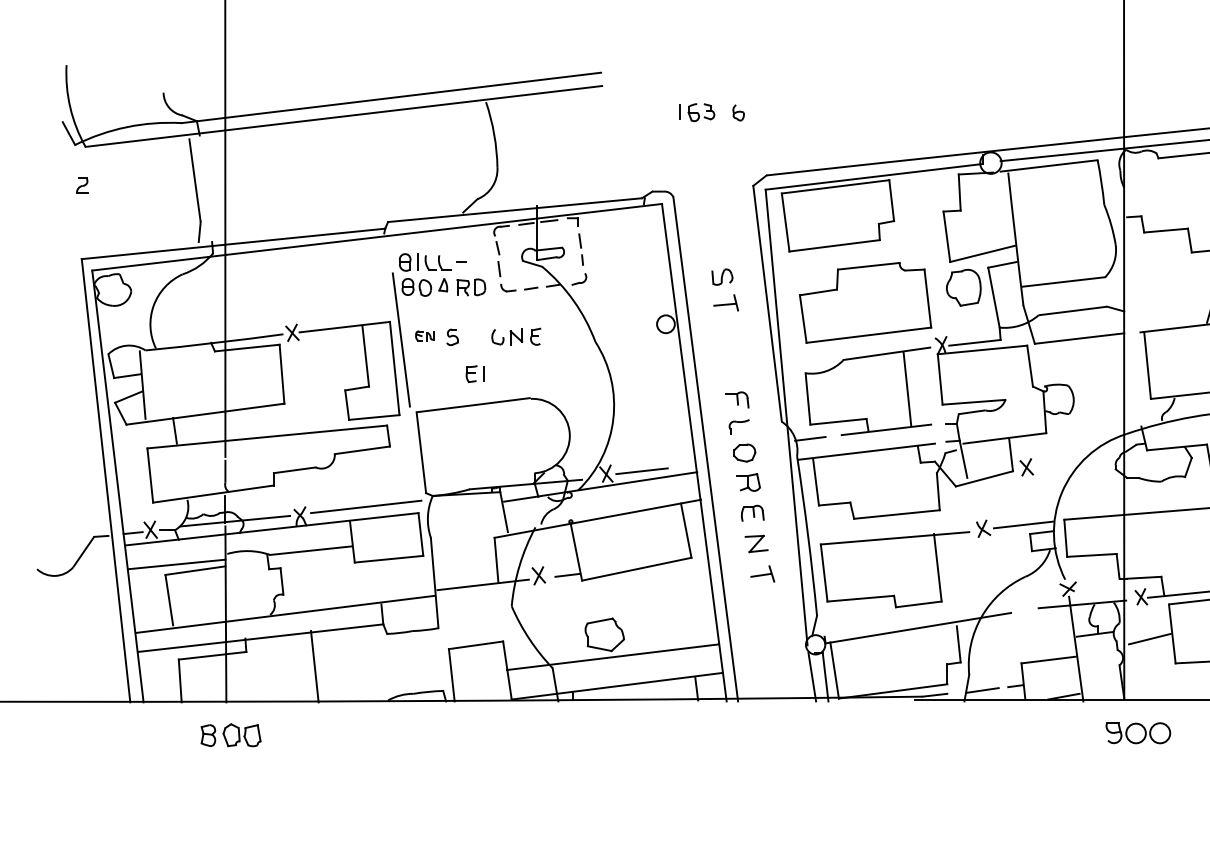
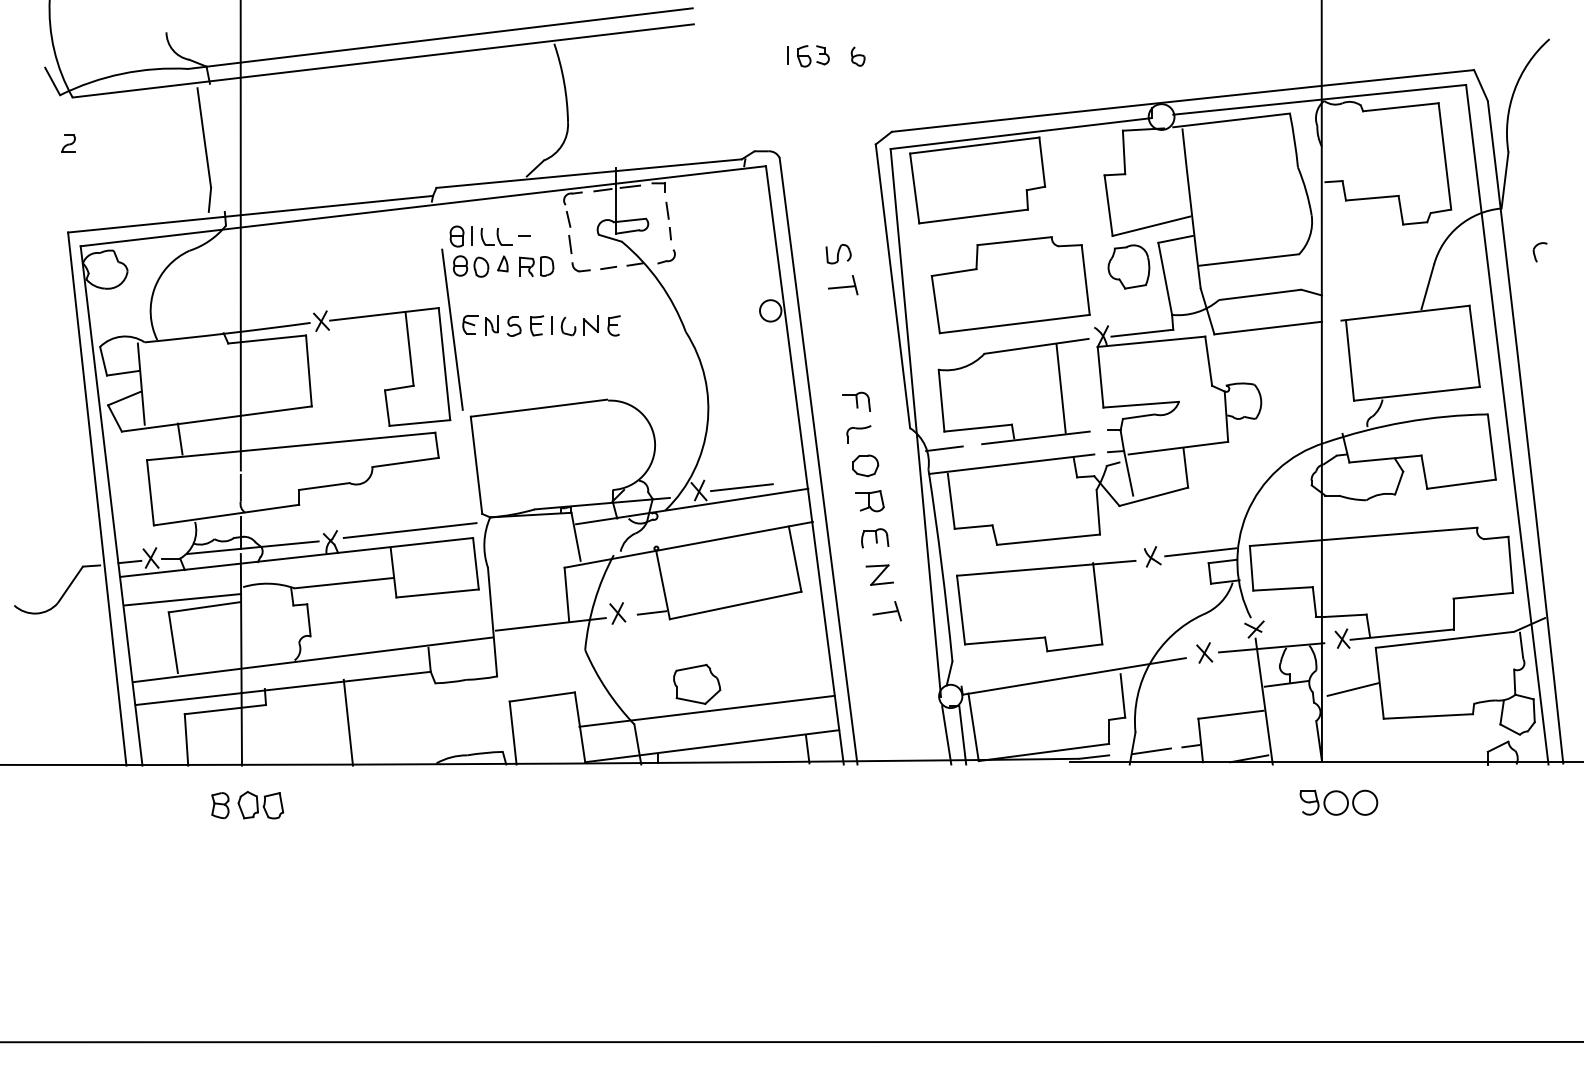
part: (424, 335) -> (480, 324), size x1.67
part: (475, 373) -> (541, 325), moved
part: (1026, 466) -> (1204, 652), moved

